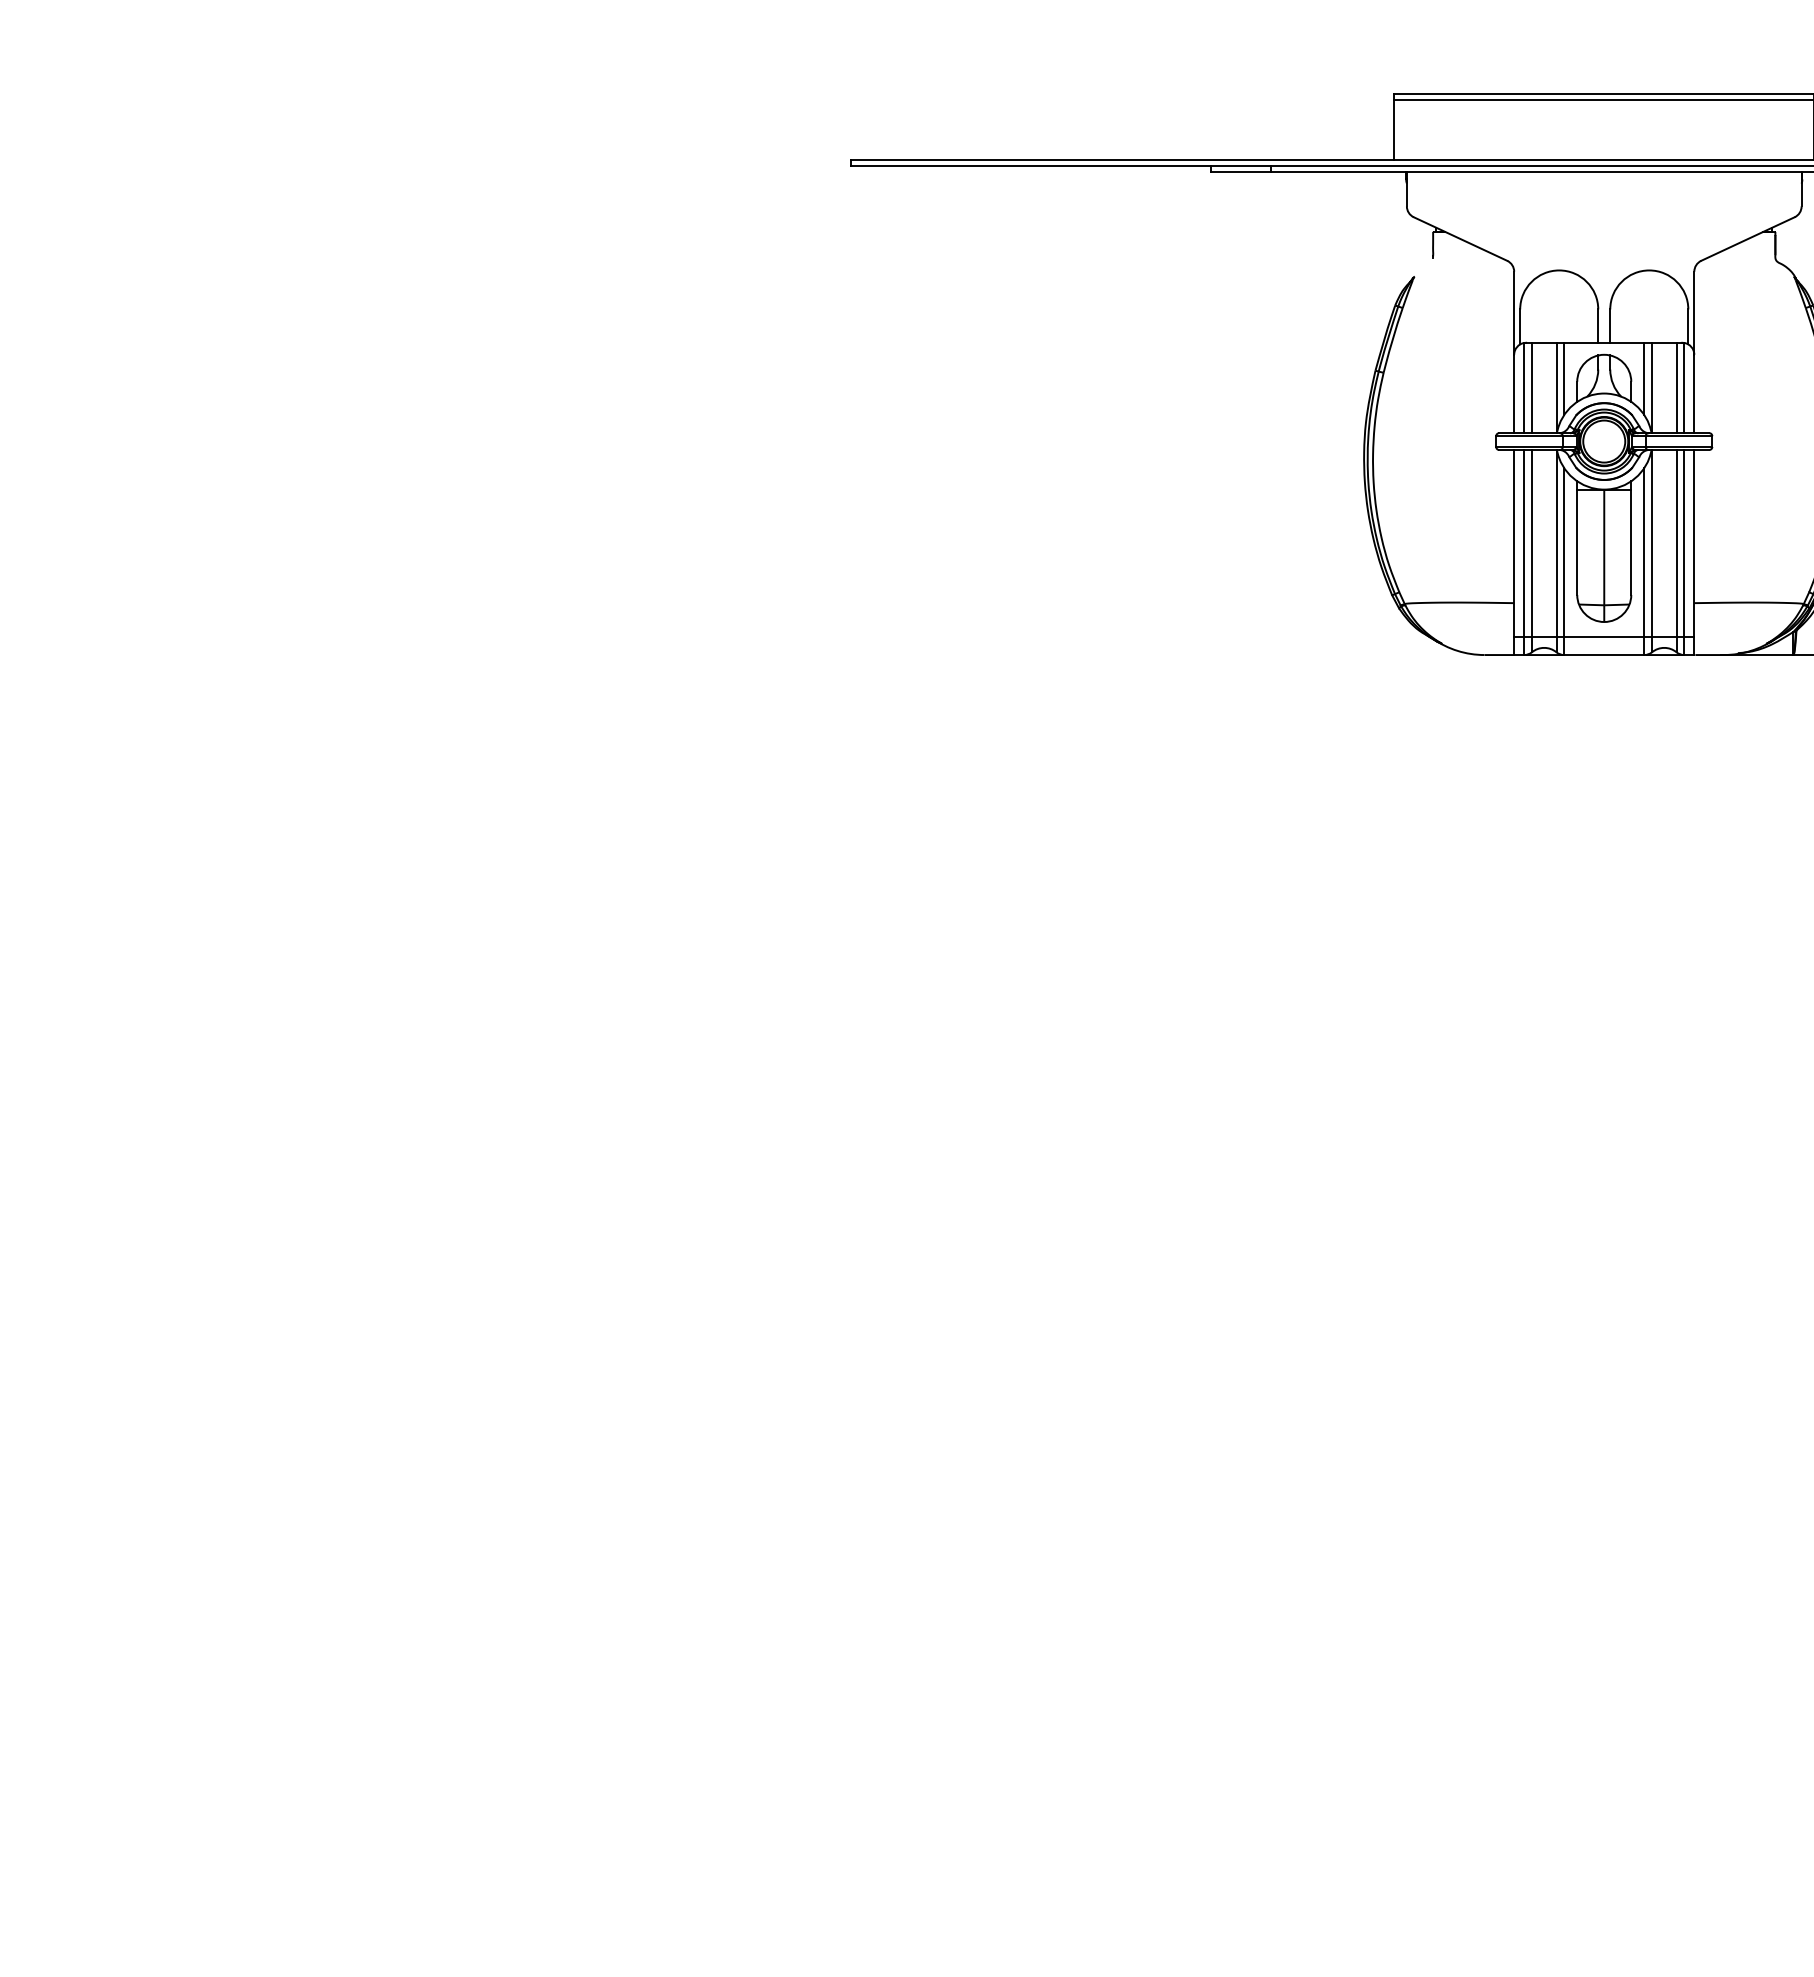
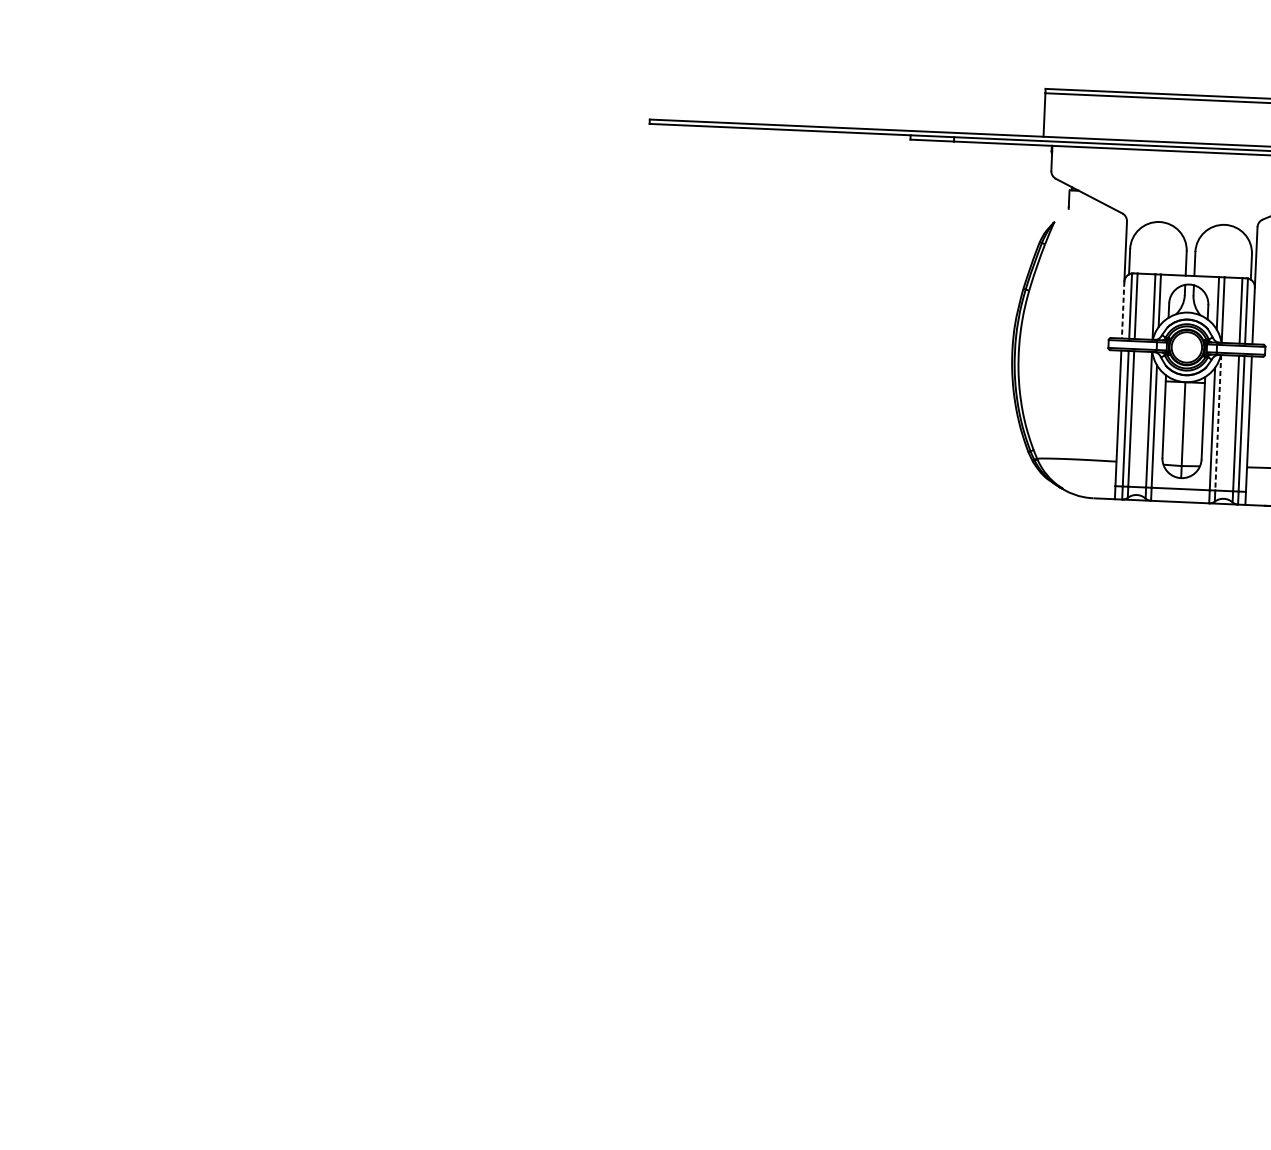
line: (1514, 394) -> (1123, 310), solid -> dashed
line: (1651, 543) -> (1217, 422), solid -> dashed

